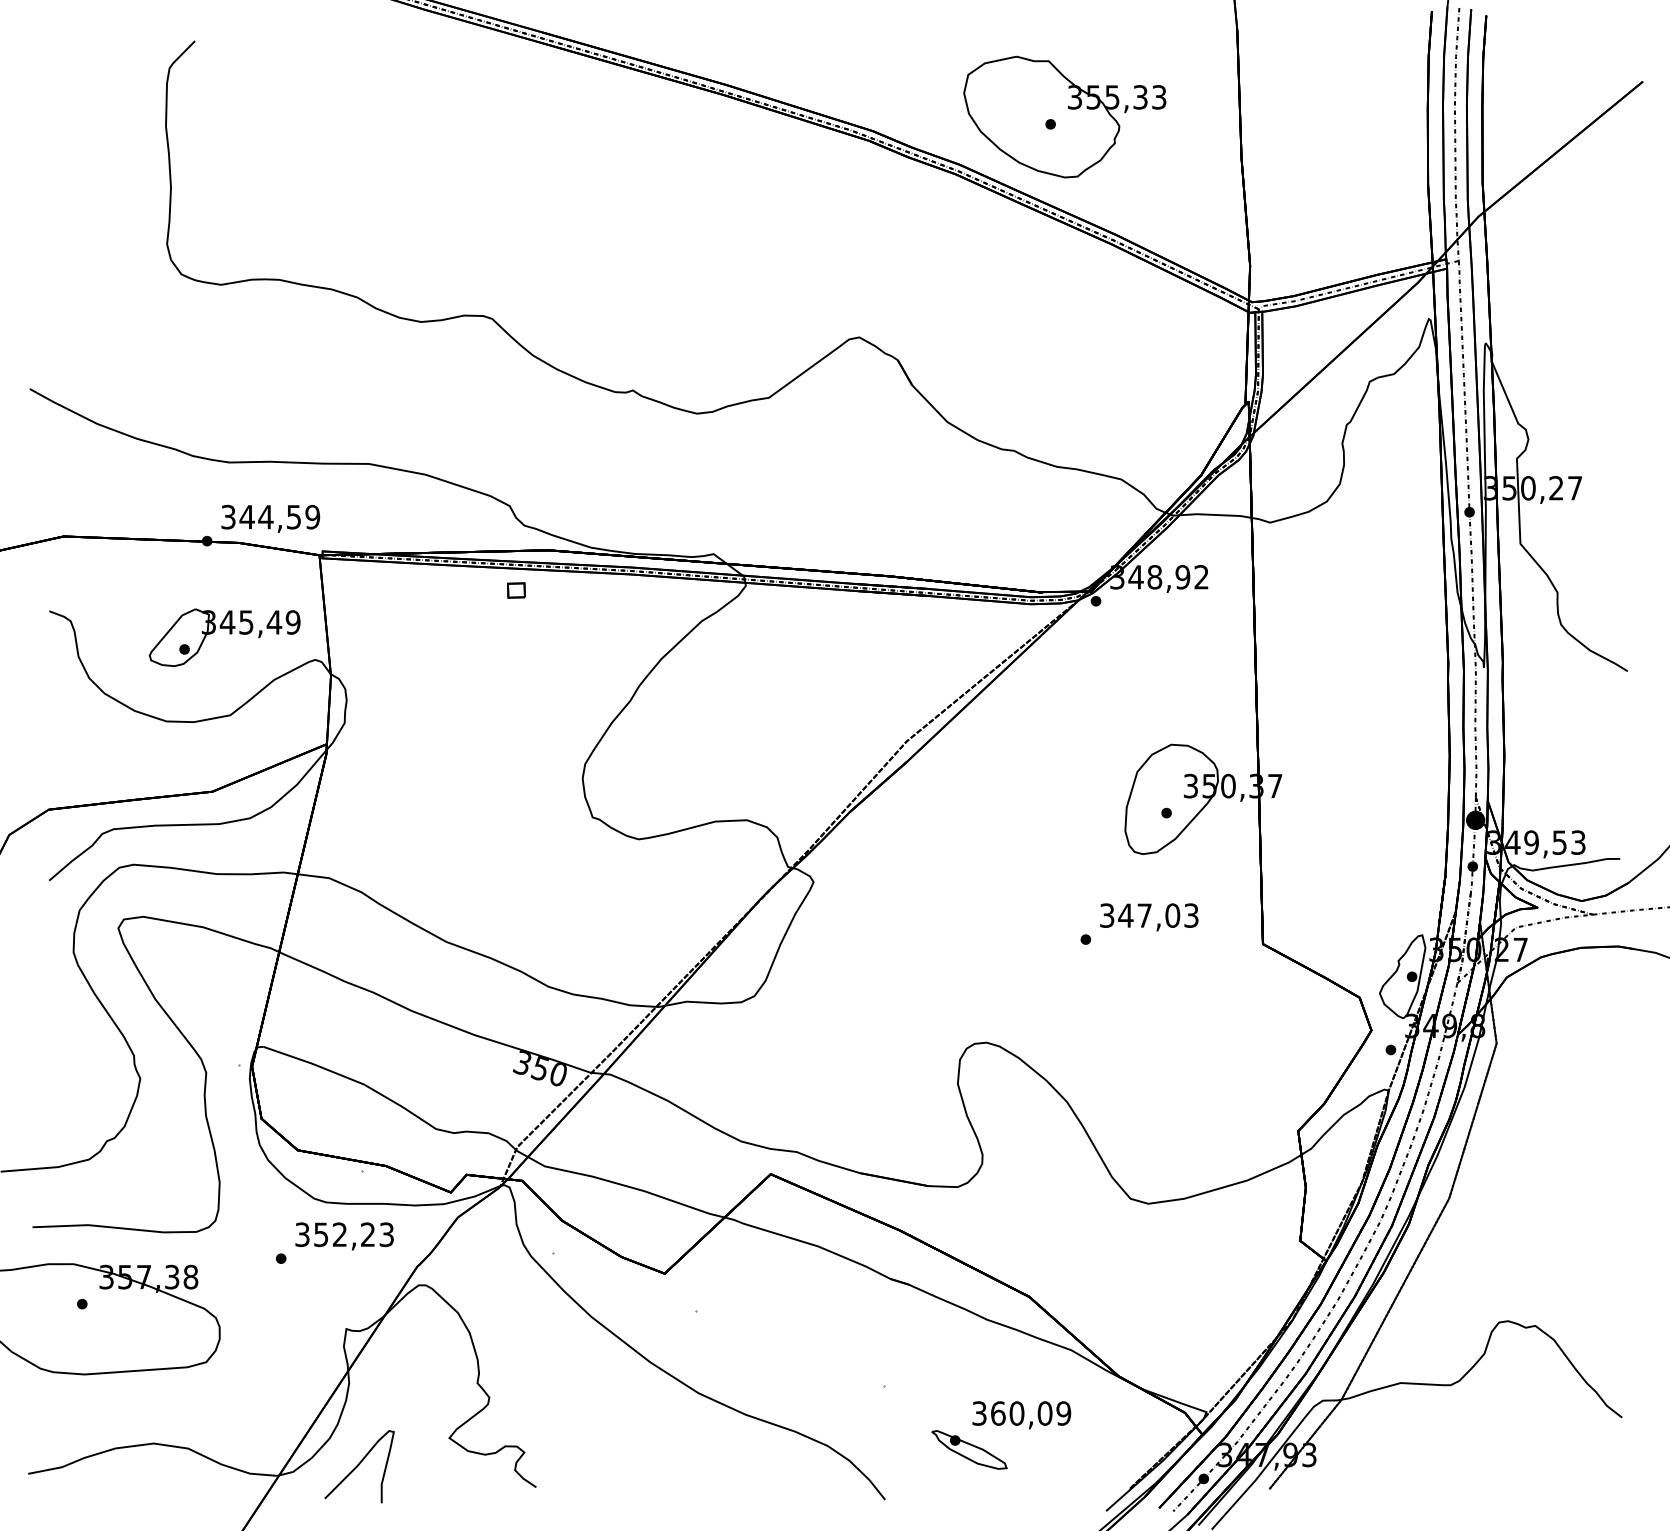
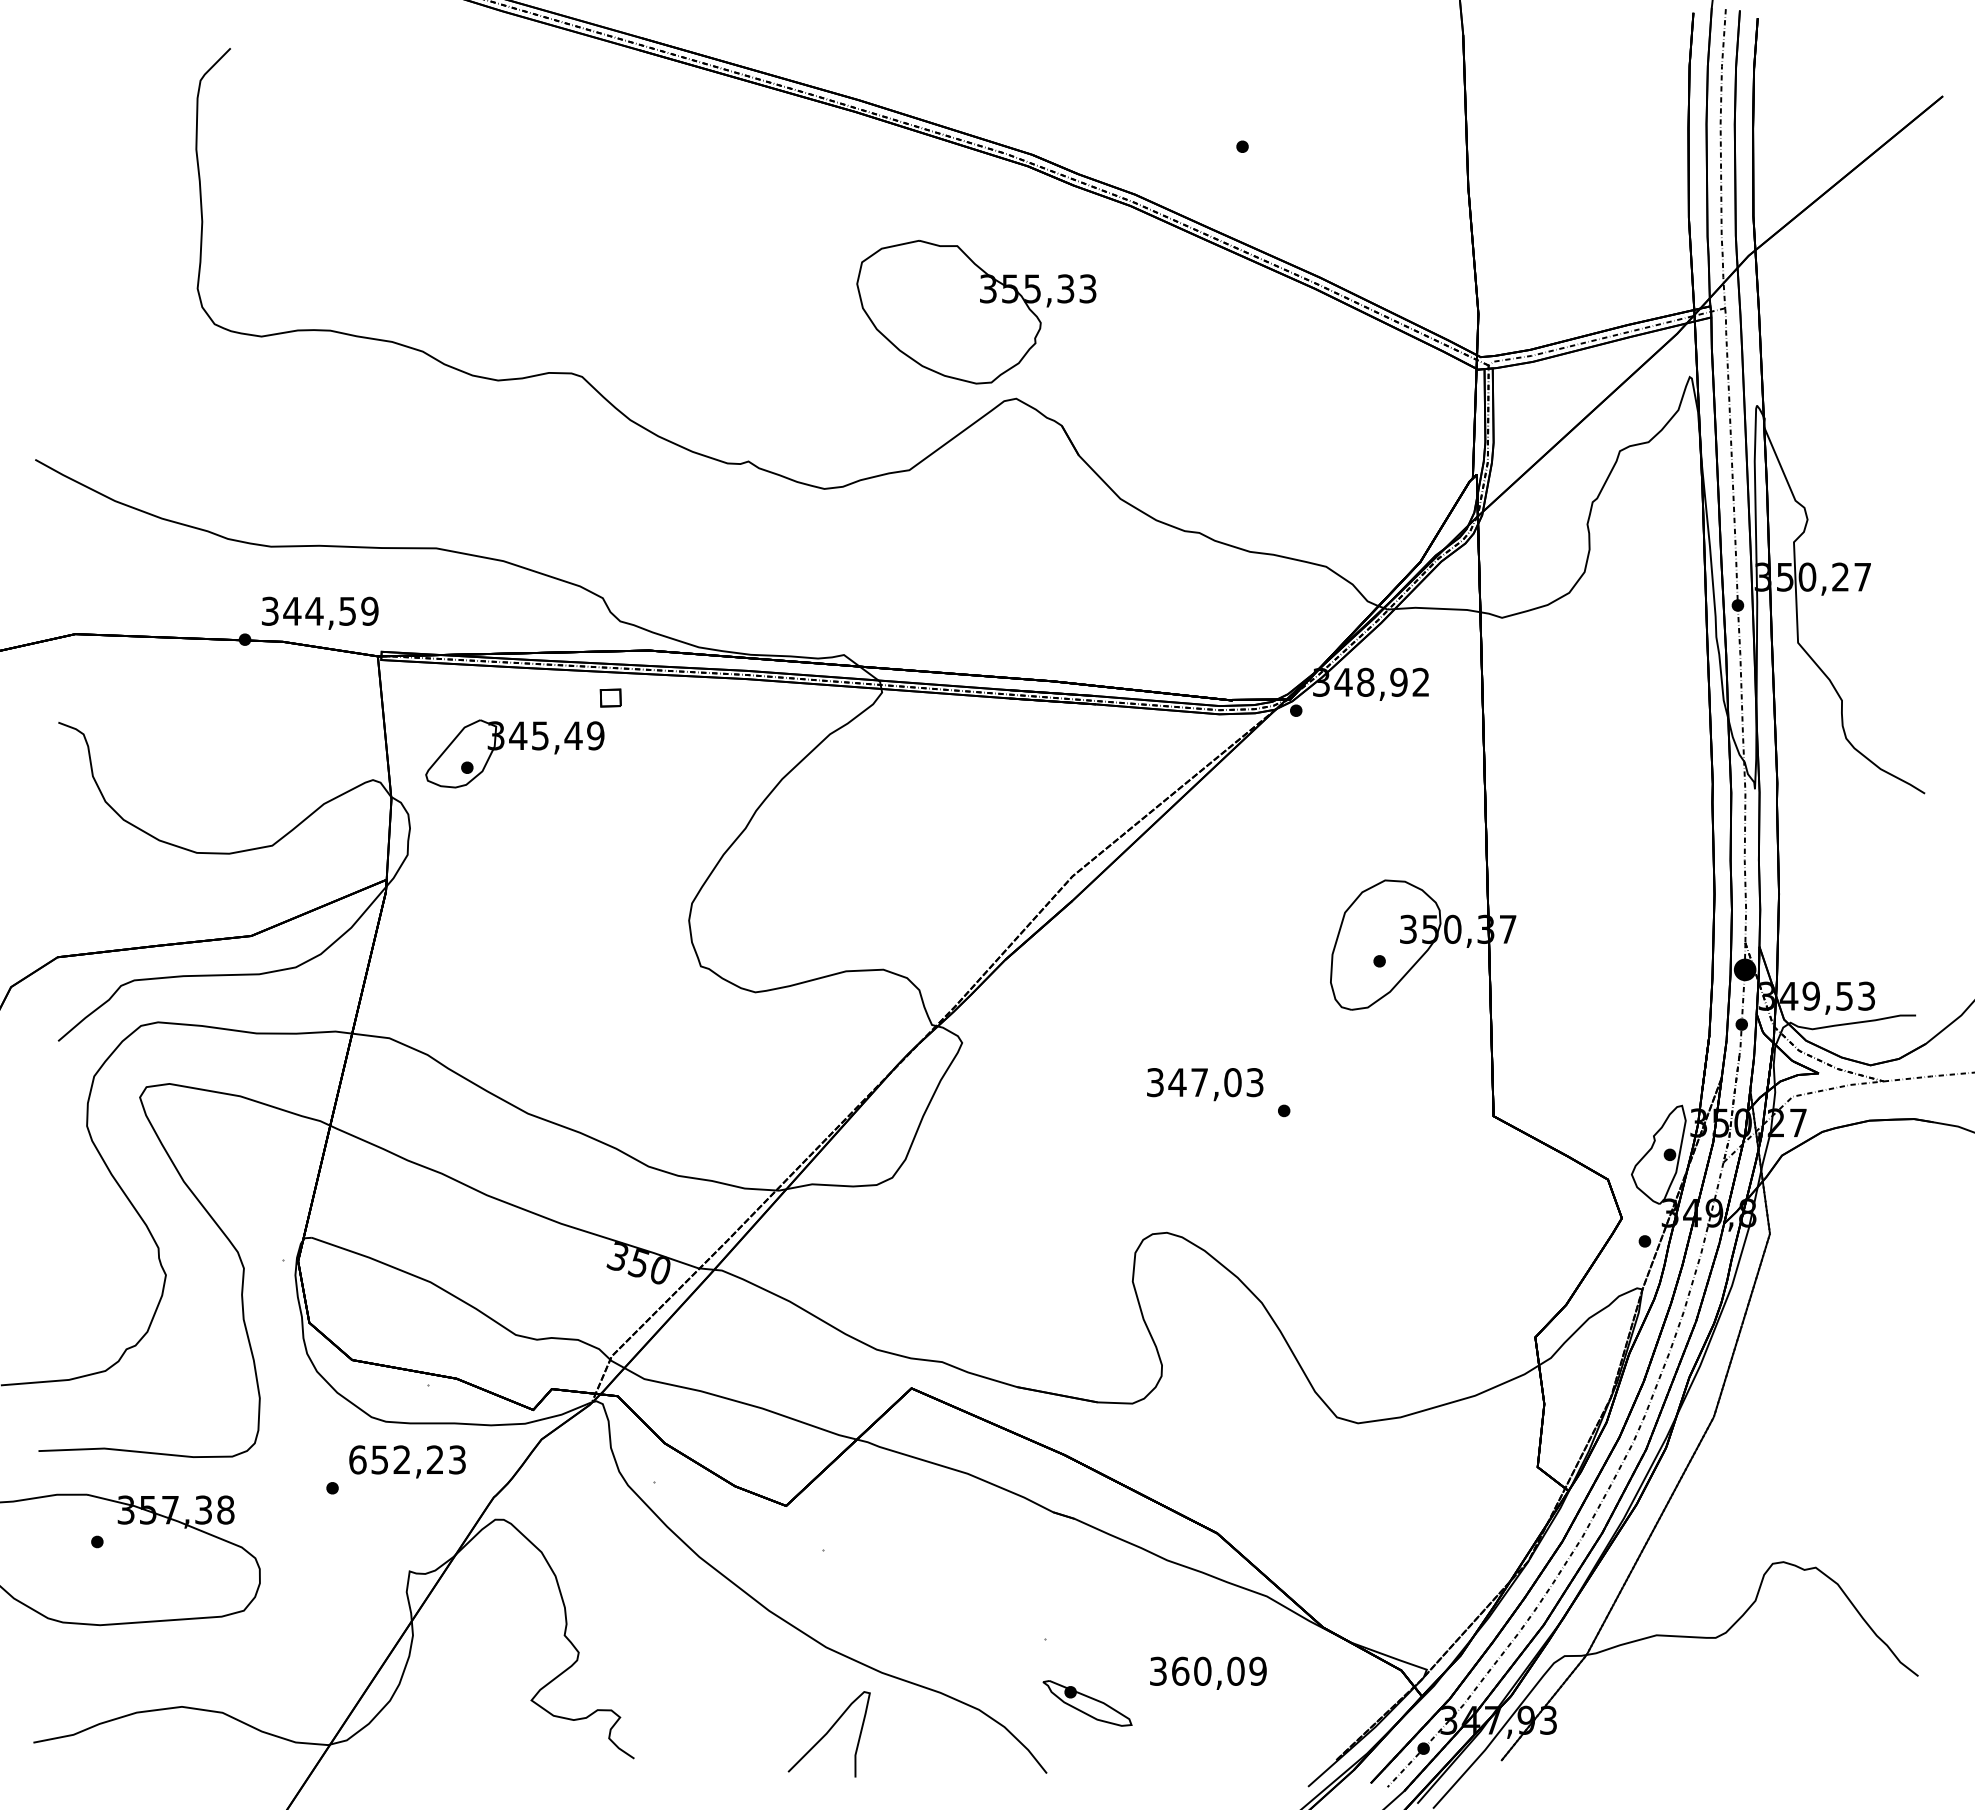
part: (1065, 116) -> (976, 311), moved
part: (229, 634) -> (520, 749), moved
text: (1149, 917) -> (1205, 1084), moved
text: (302, 1234) -> (357, 1459), 352,23 -> 652,23
part: (969, 1450) -> (1087, 1703), moved
curve: (358, 1466) -> (827, 1734), moved

